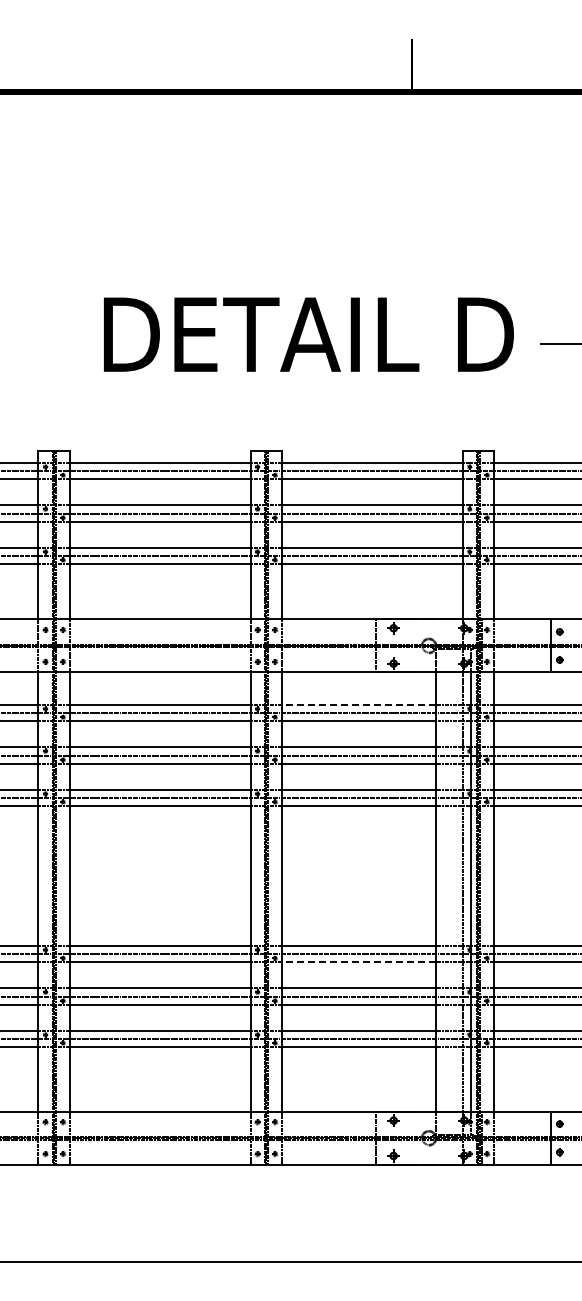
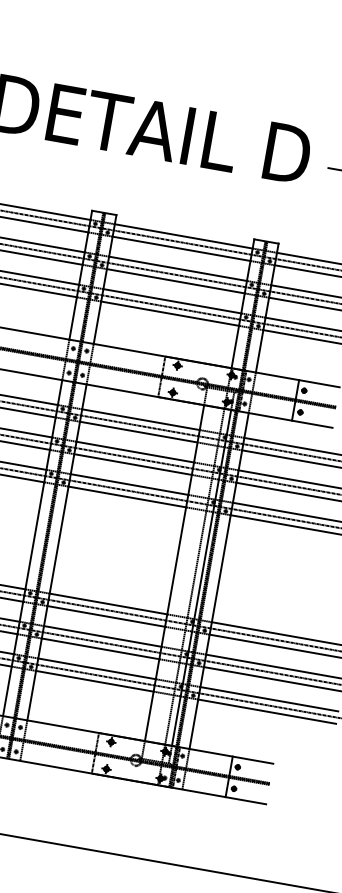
line: (359, 705) -> (141, 420), dashed -> solid
line: (359, 962) -> (106, 616), dashed -> solid

